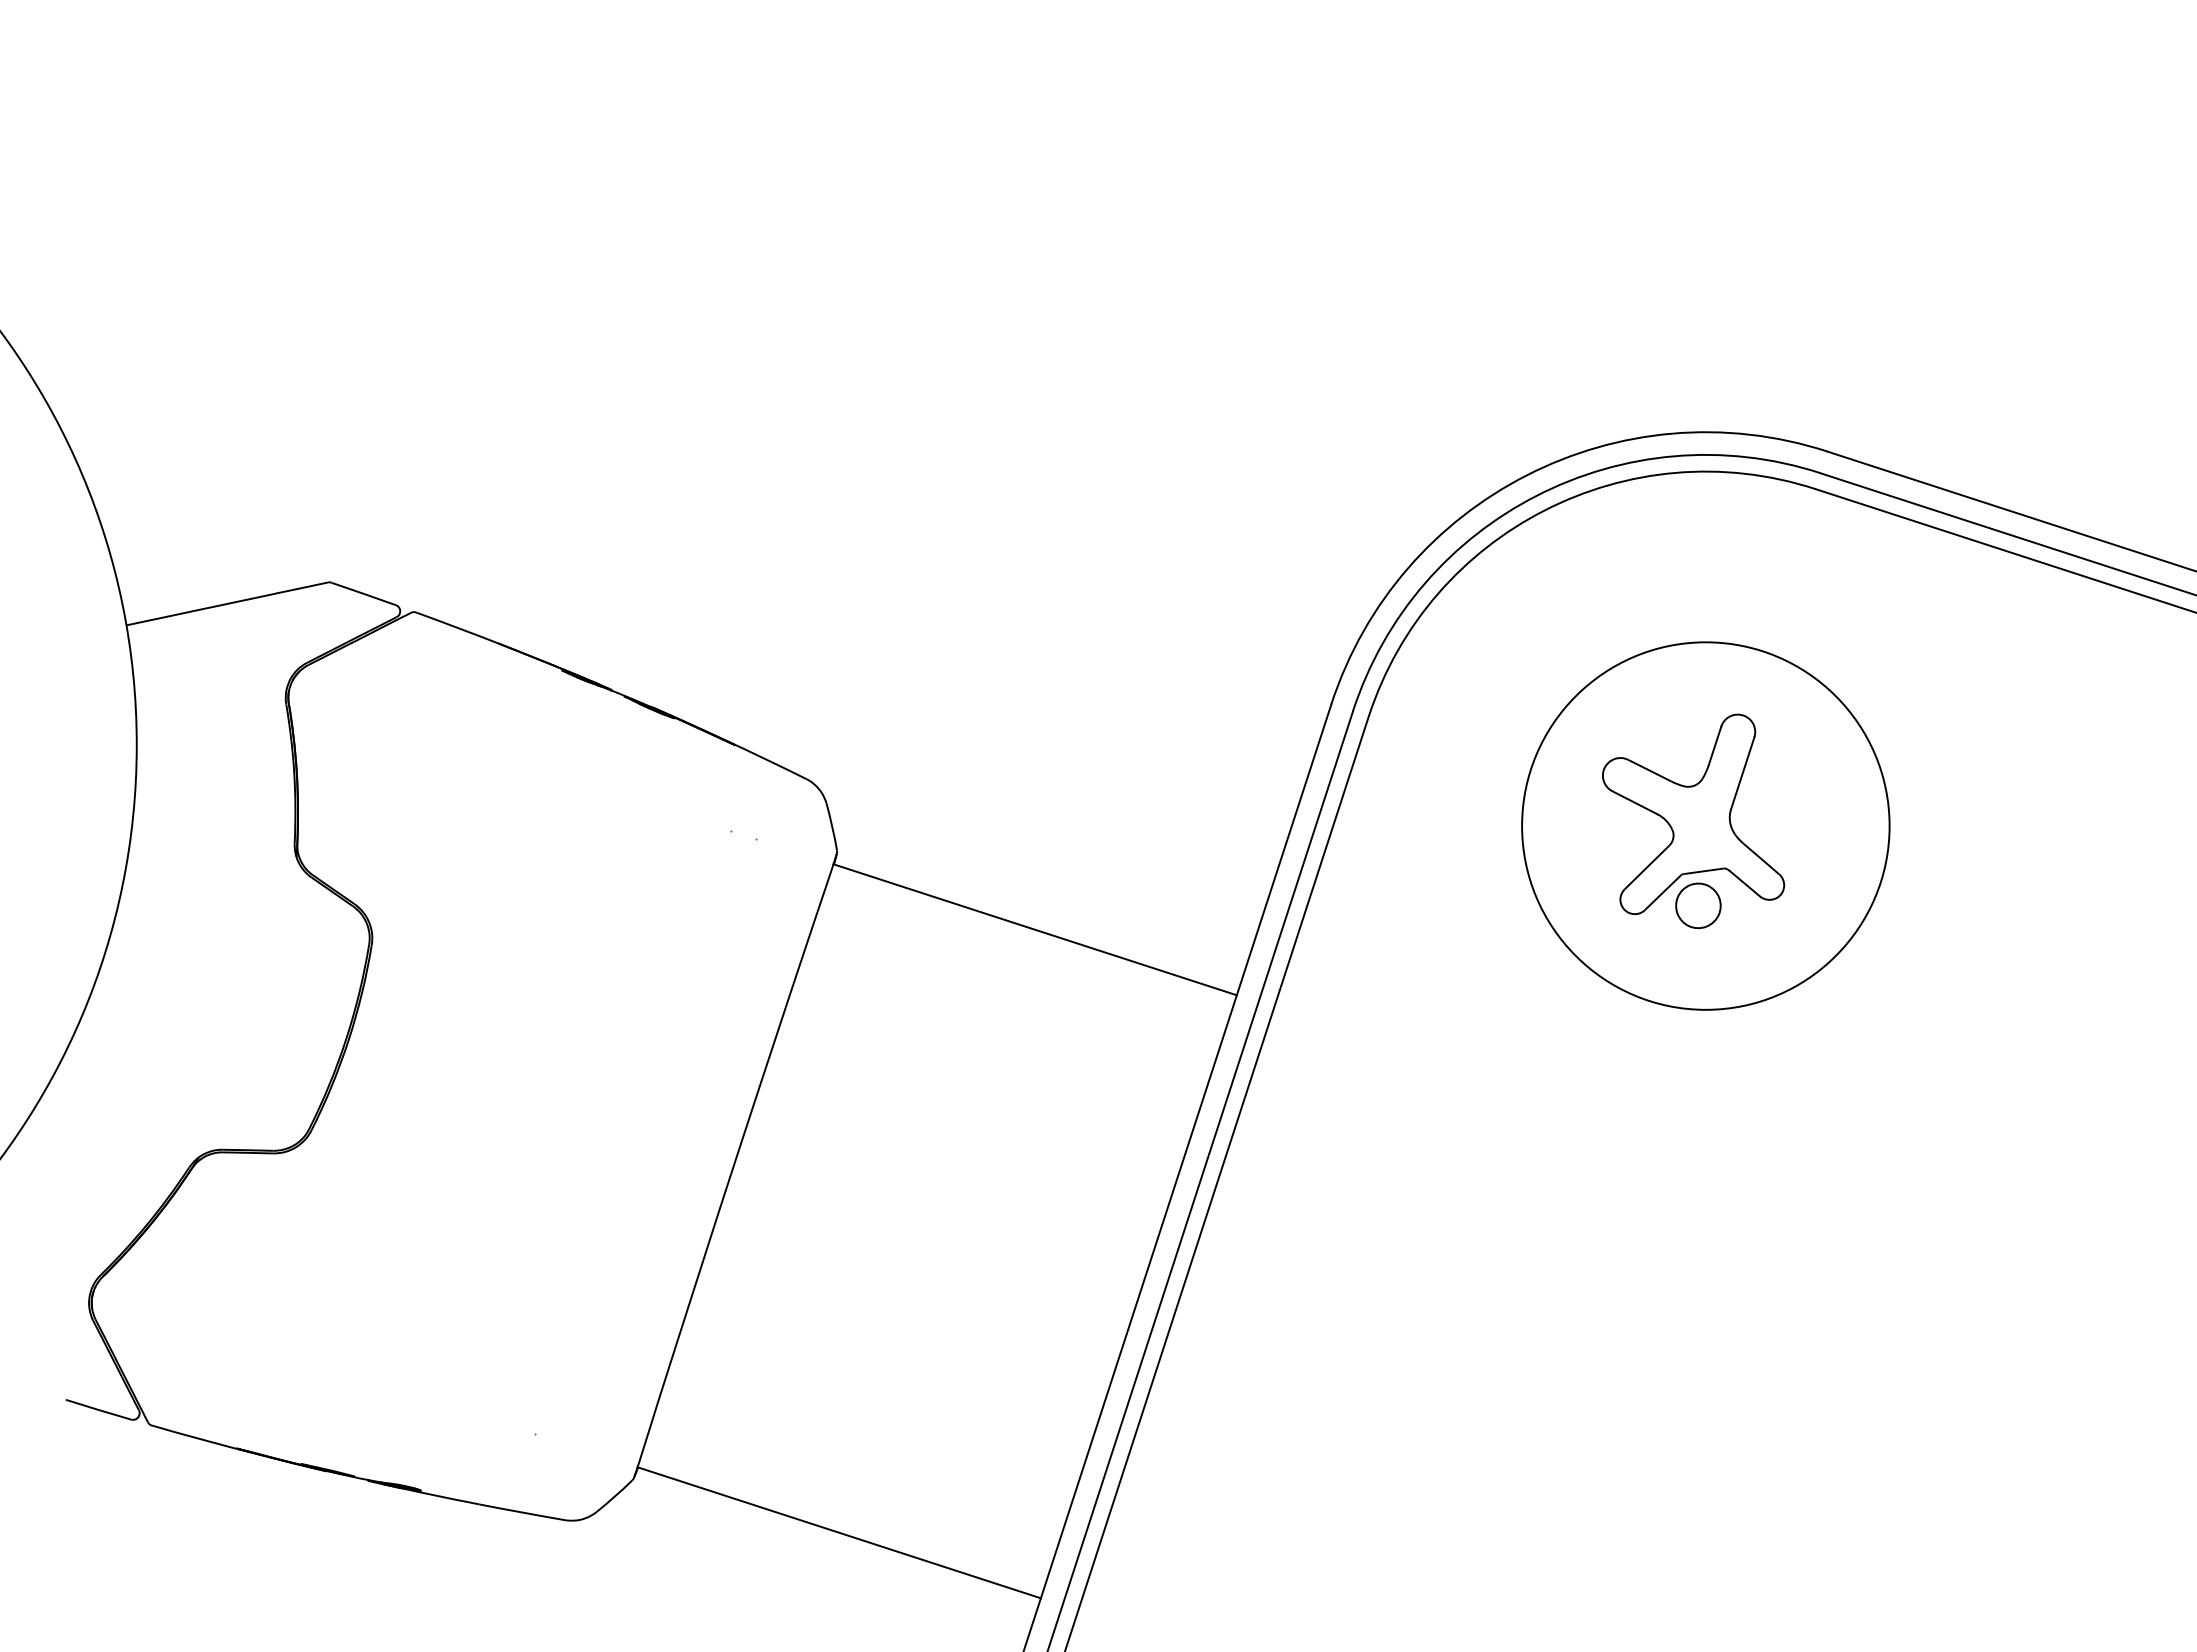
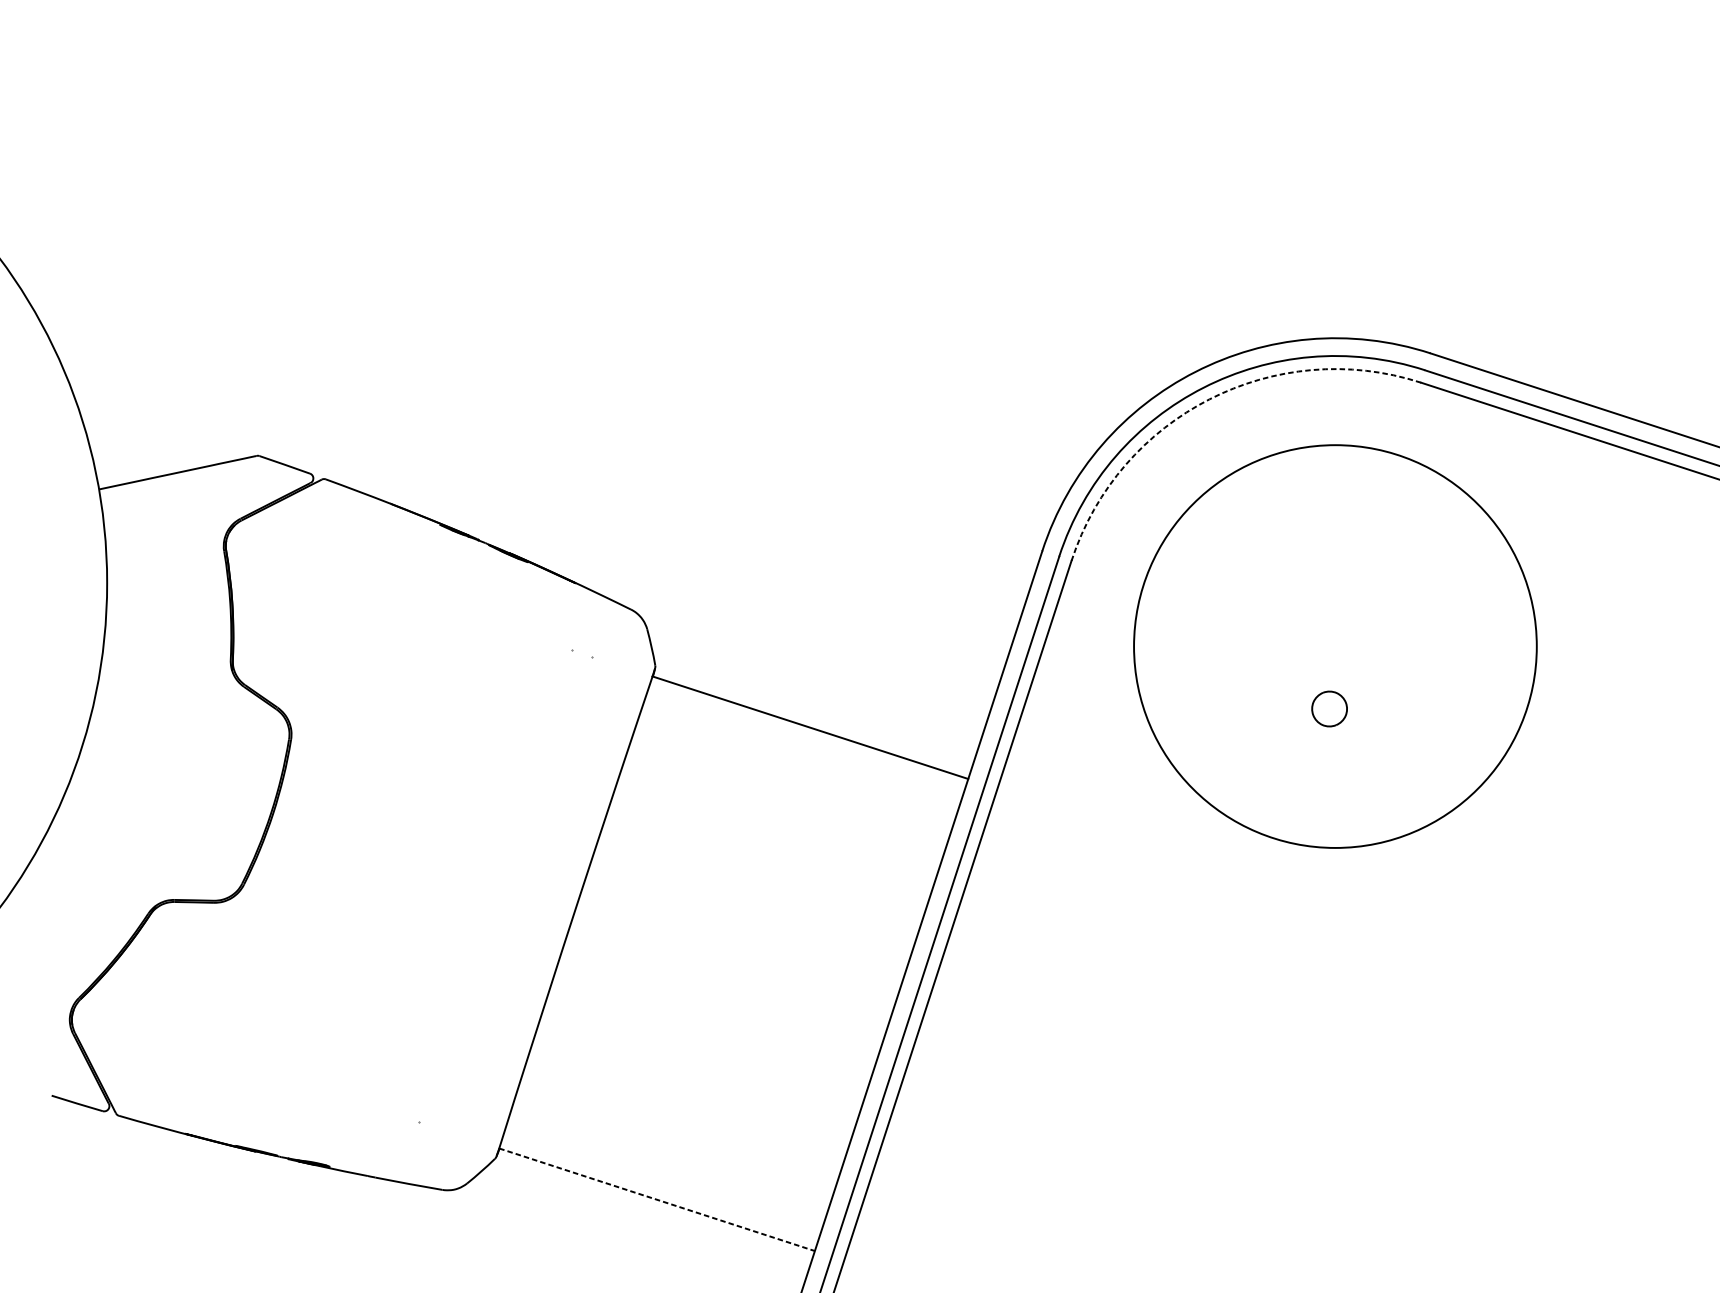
arc: (1544, 510) -> (1209, 399), solid -> dashed
part: (1693, 813) -> (1325, 636), removed
circle: (1705, 825) -> (1335, 646), size x1.4
line: (839, 1532) -> (657, 1199), solid -> dashed

